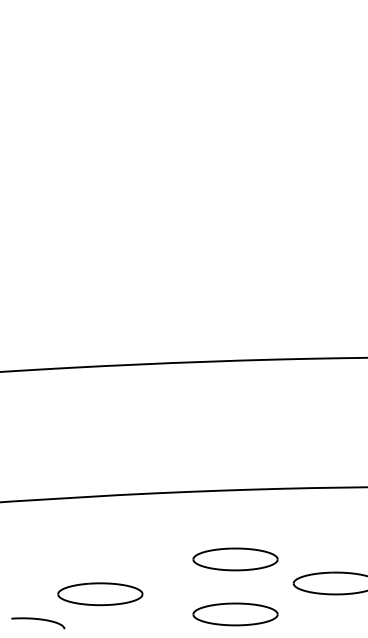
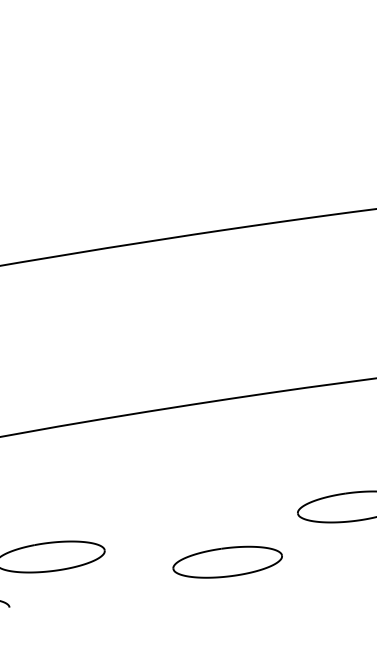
part: (235, 559) -> (219, 491), removed

